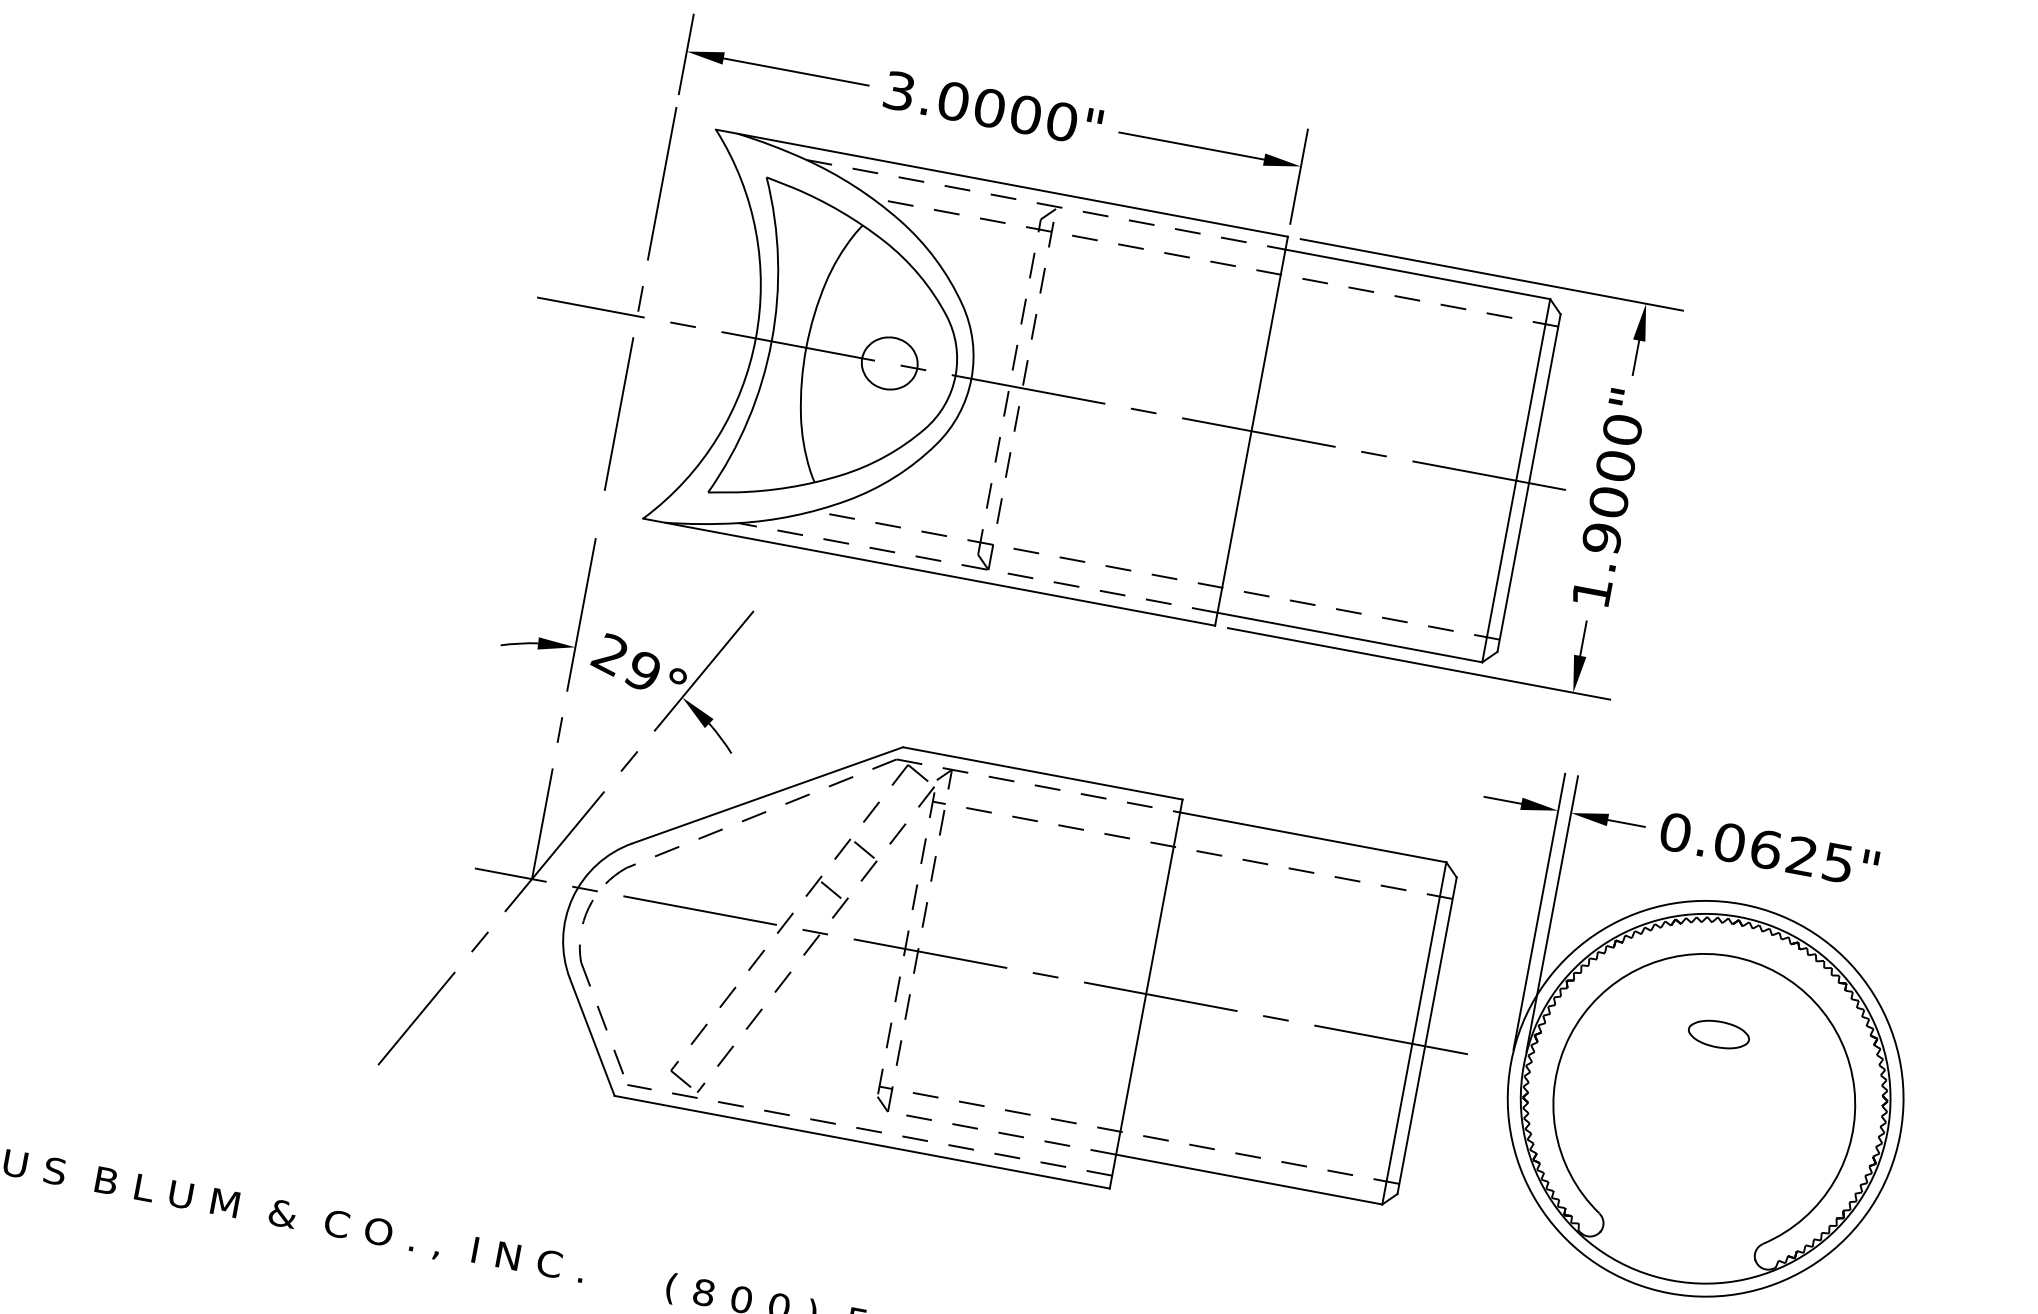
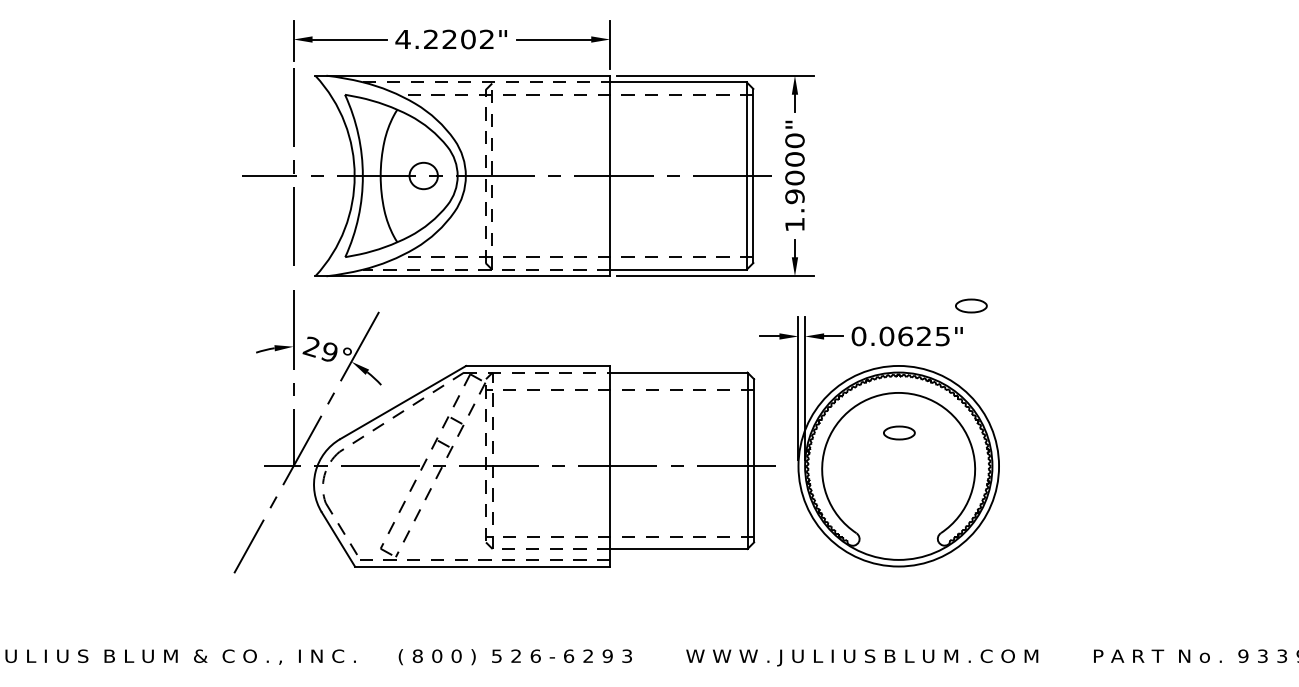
text: (979, 106) -> (444, 39), 3.0000" -> 4.2202"
part: (1905, 813) -> (971, 305), added

